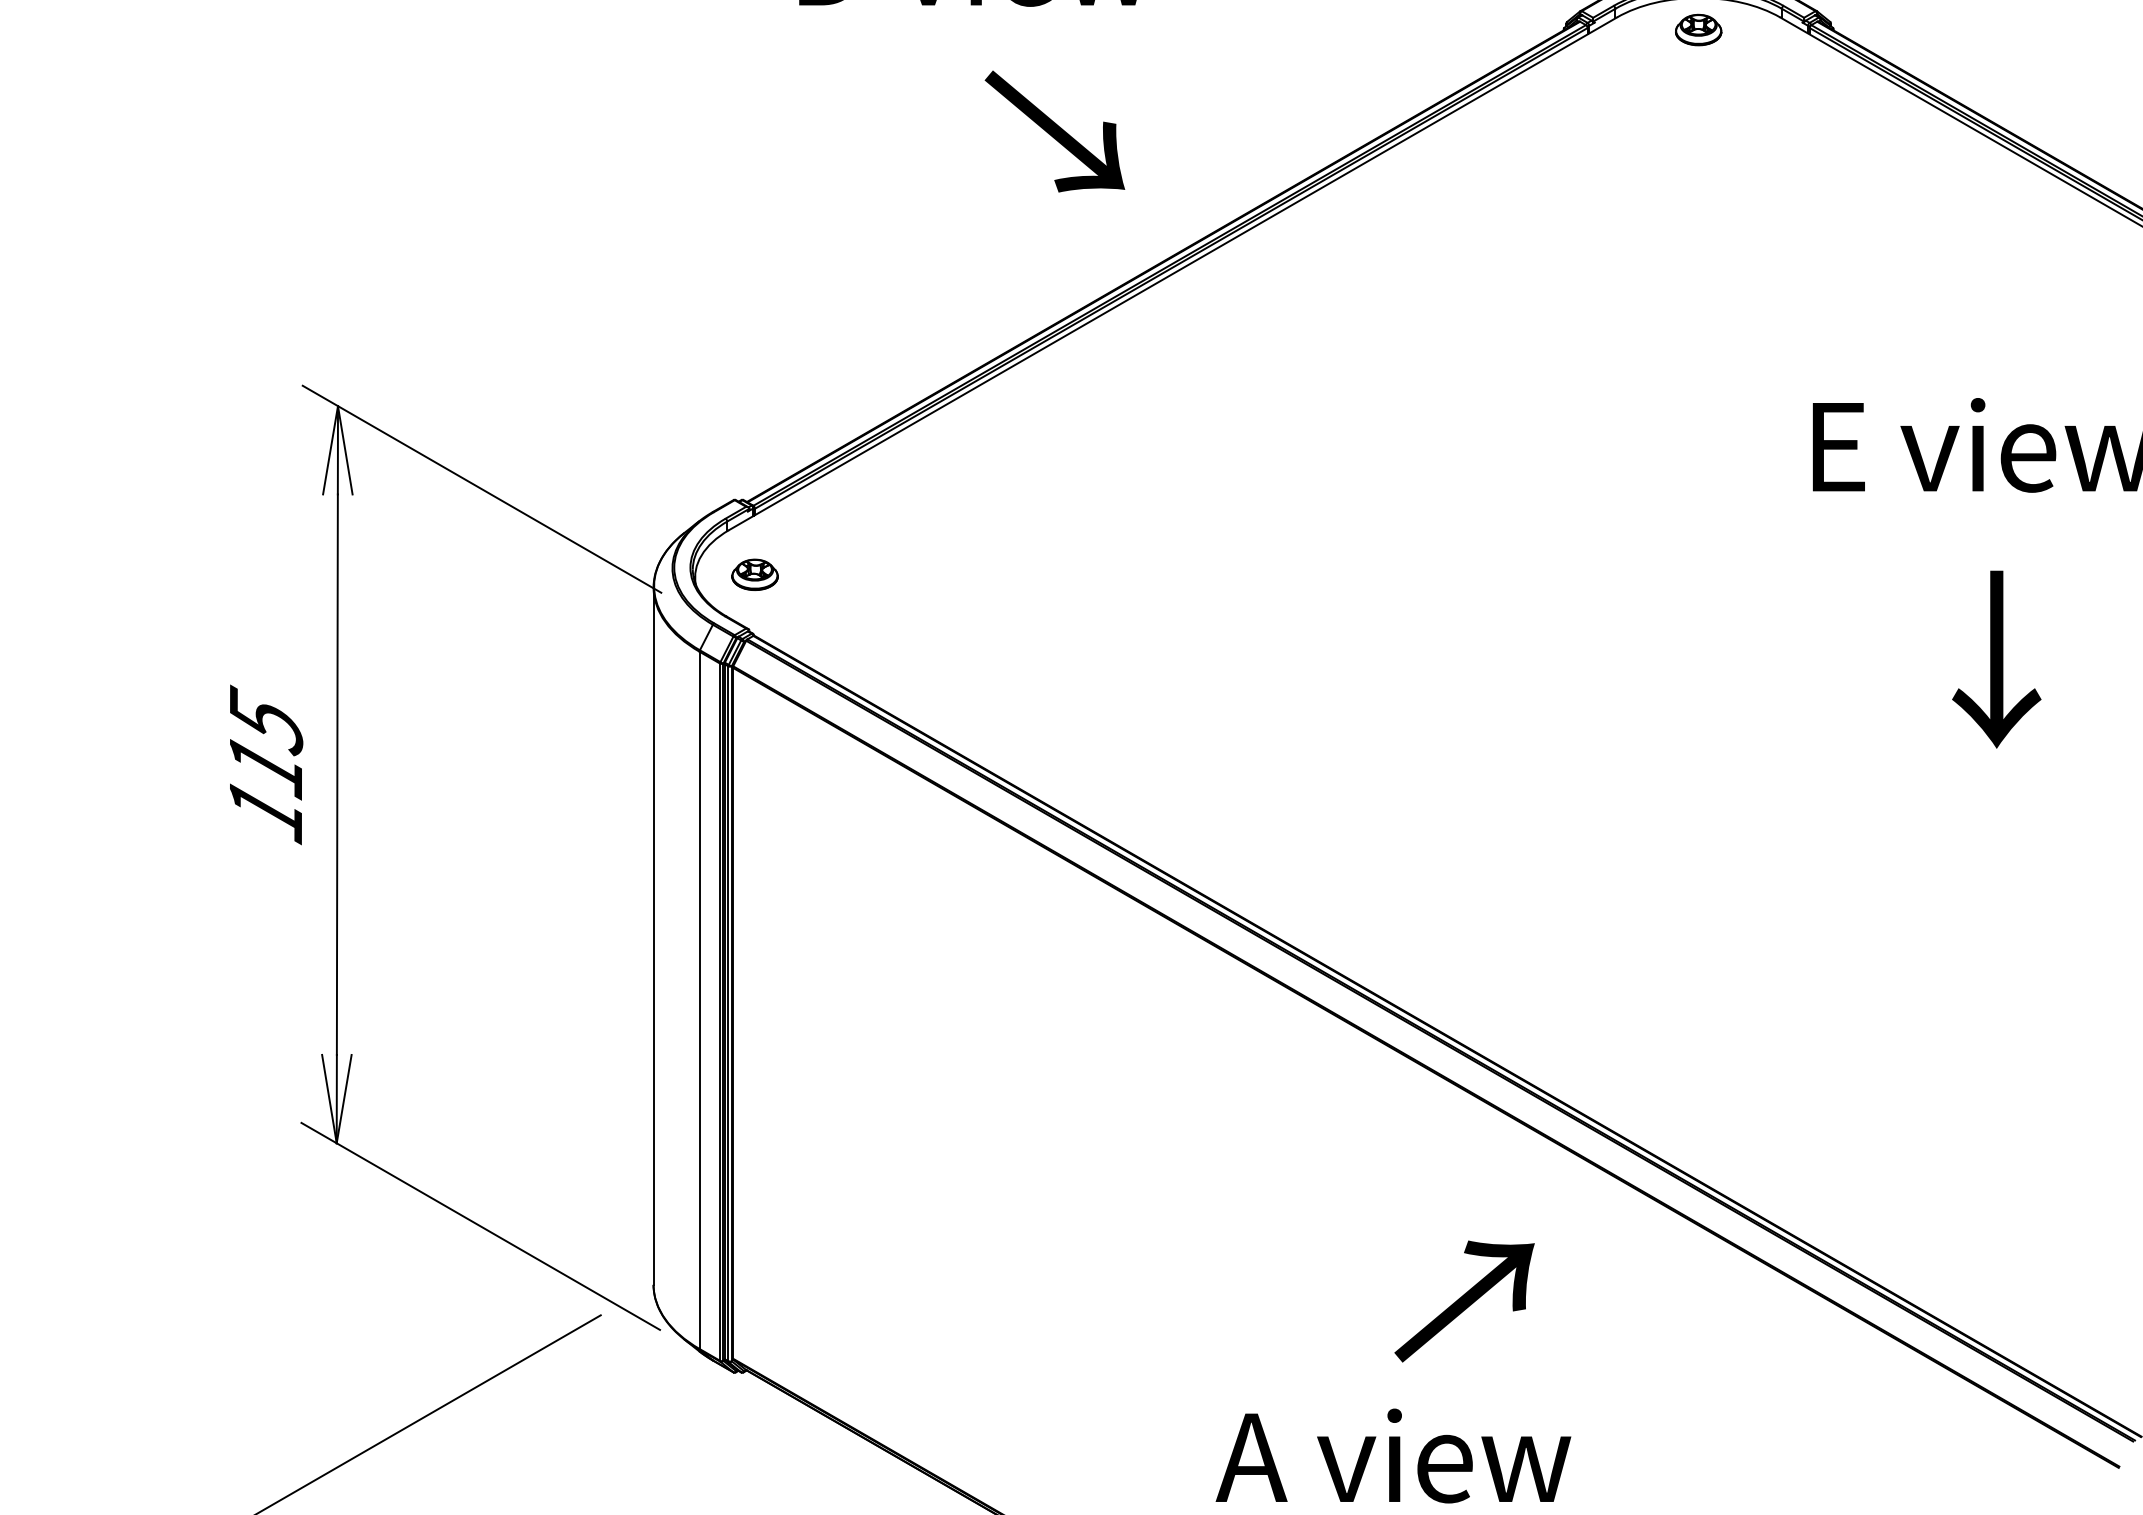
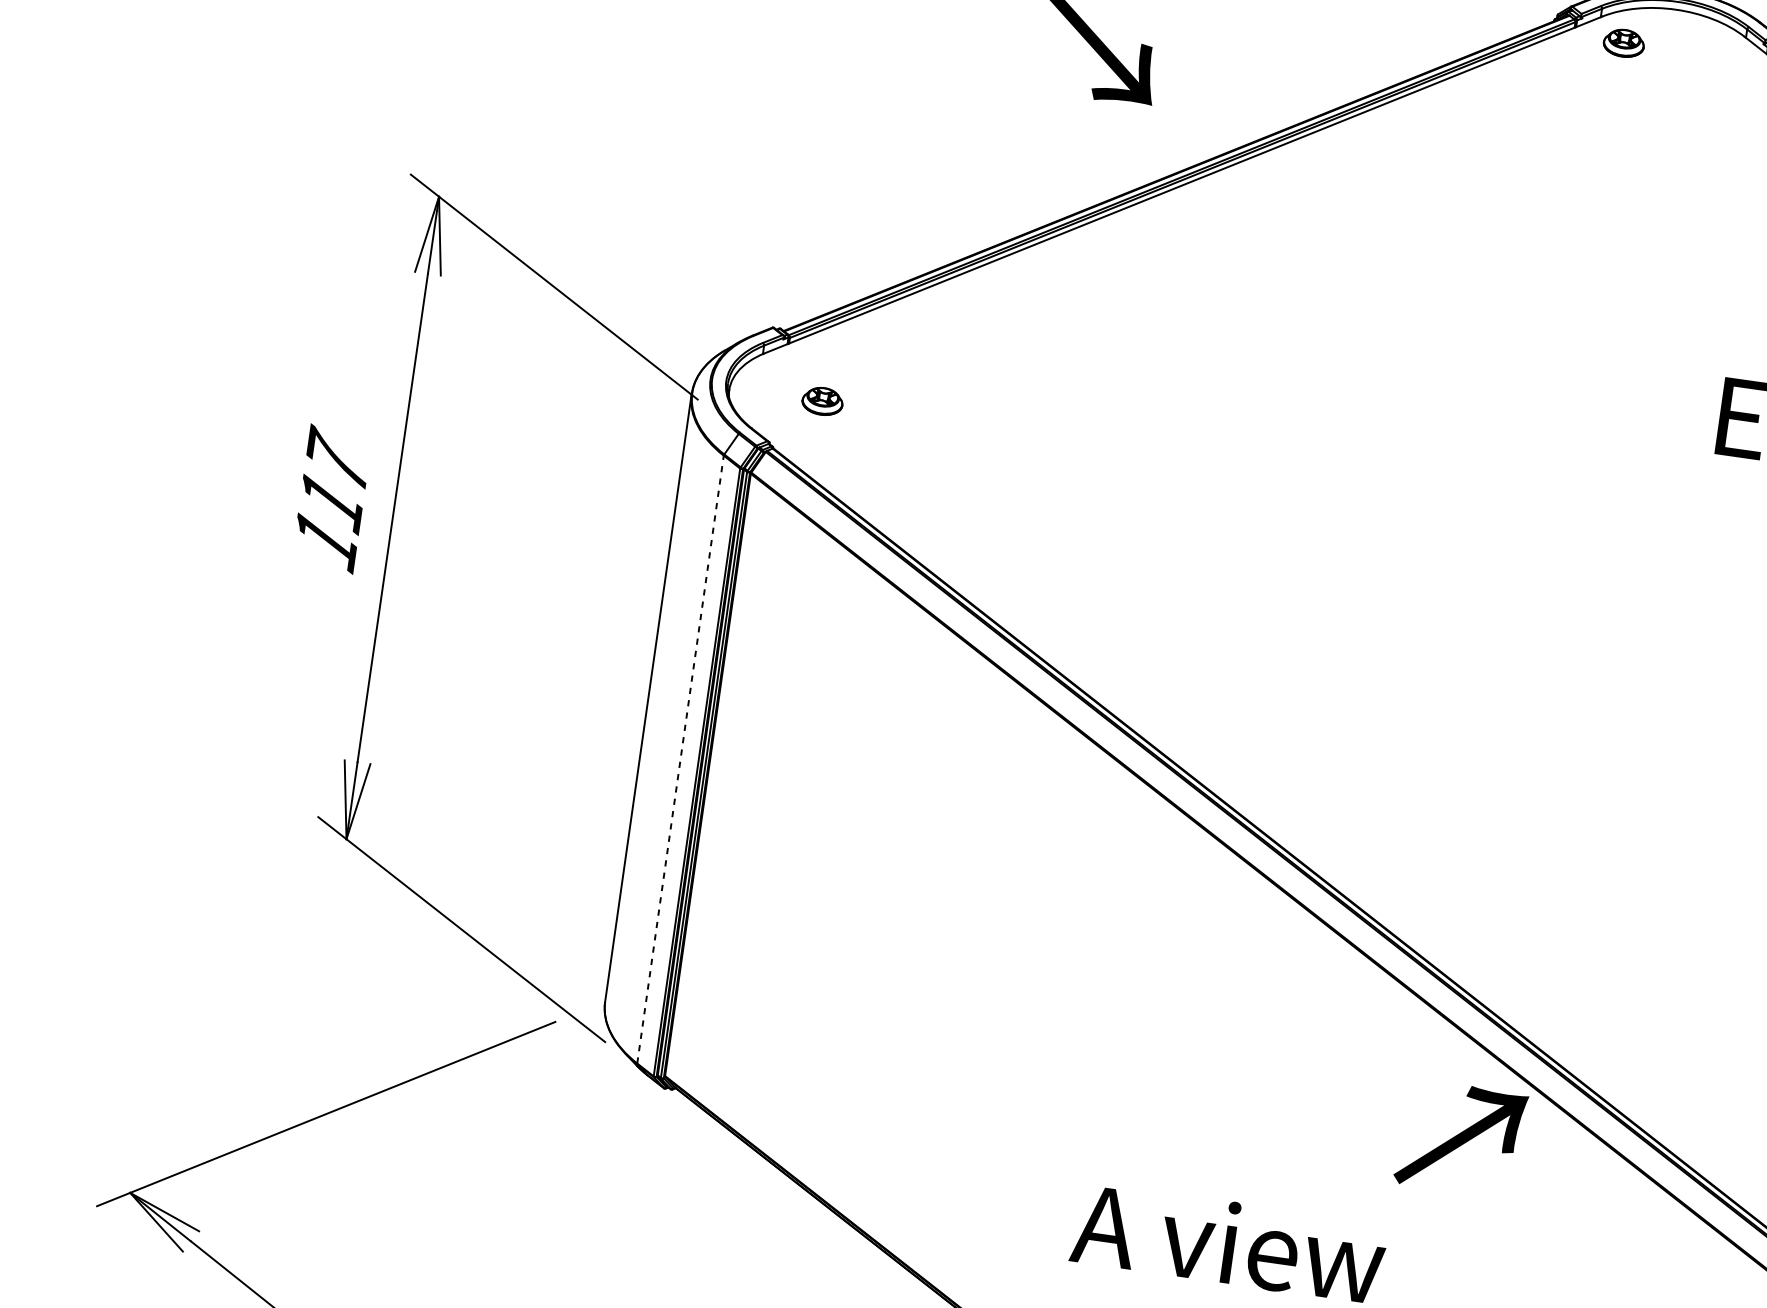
part: (1698, 29) -> (1623, 42), moved
part: (754, 574) -> (822, 401), moved
text: (266, 718) -> (337, 460), 115 -> 117
line: (699, 1000) -> (680, 759), solid -> dashed
text: (1464, 1301) -> (1460, 1138), moved

